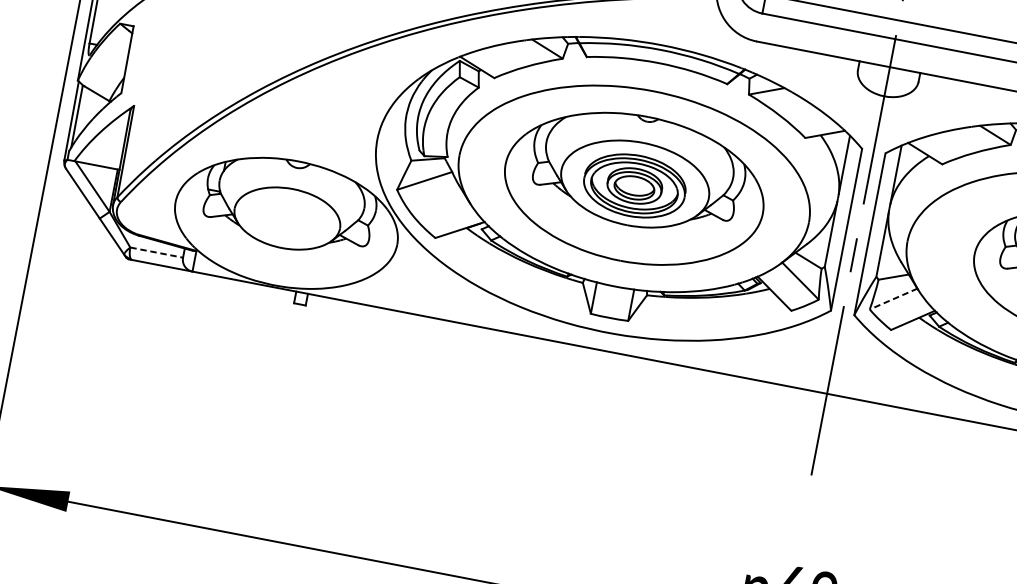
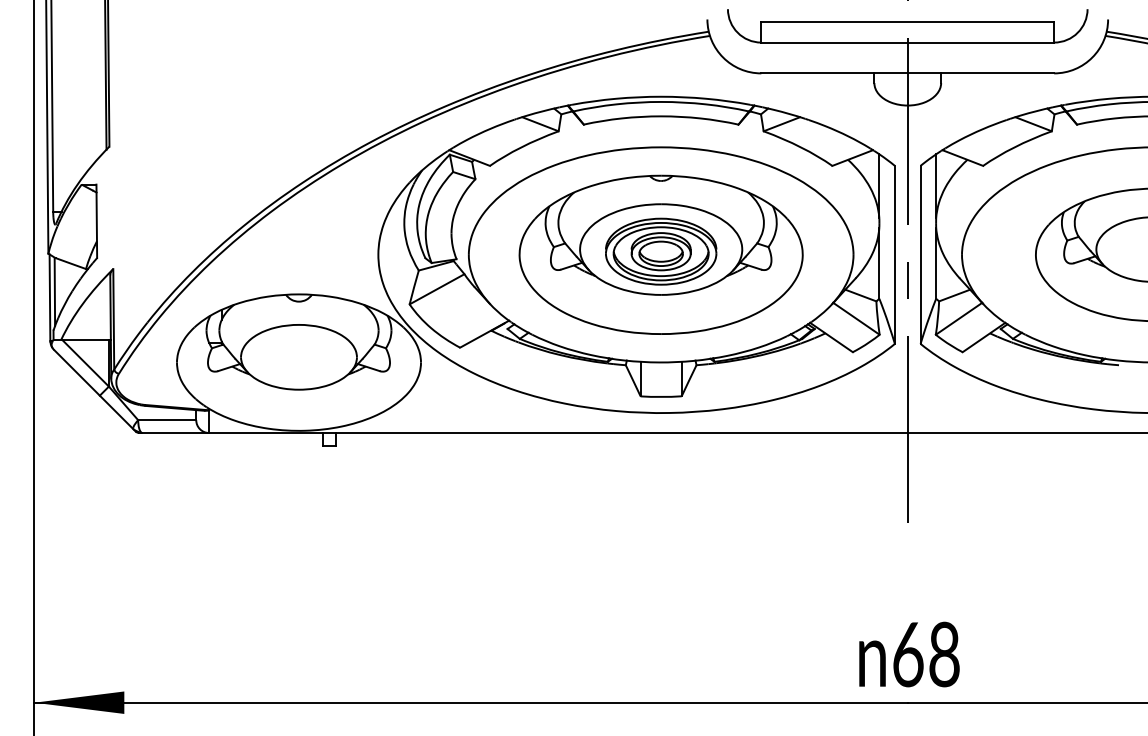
line: (156, 252) -> (167, 420), dashed -> solid
line: (893, 299) -> (958, 319), dashed -> solid

